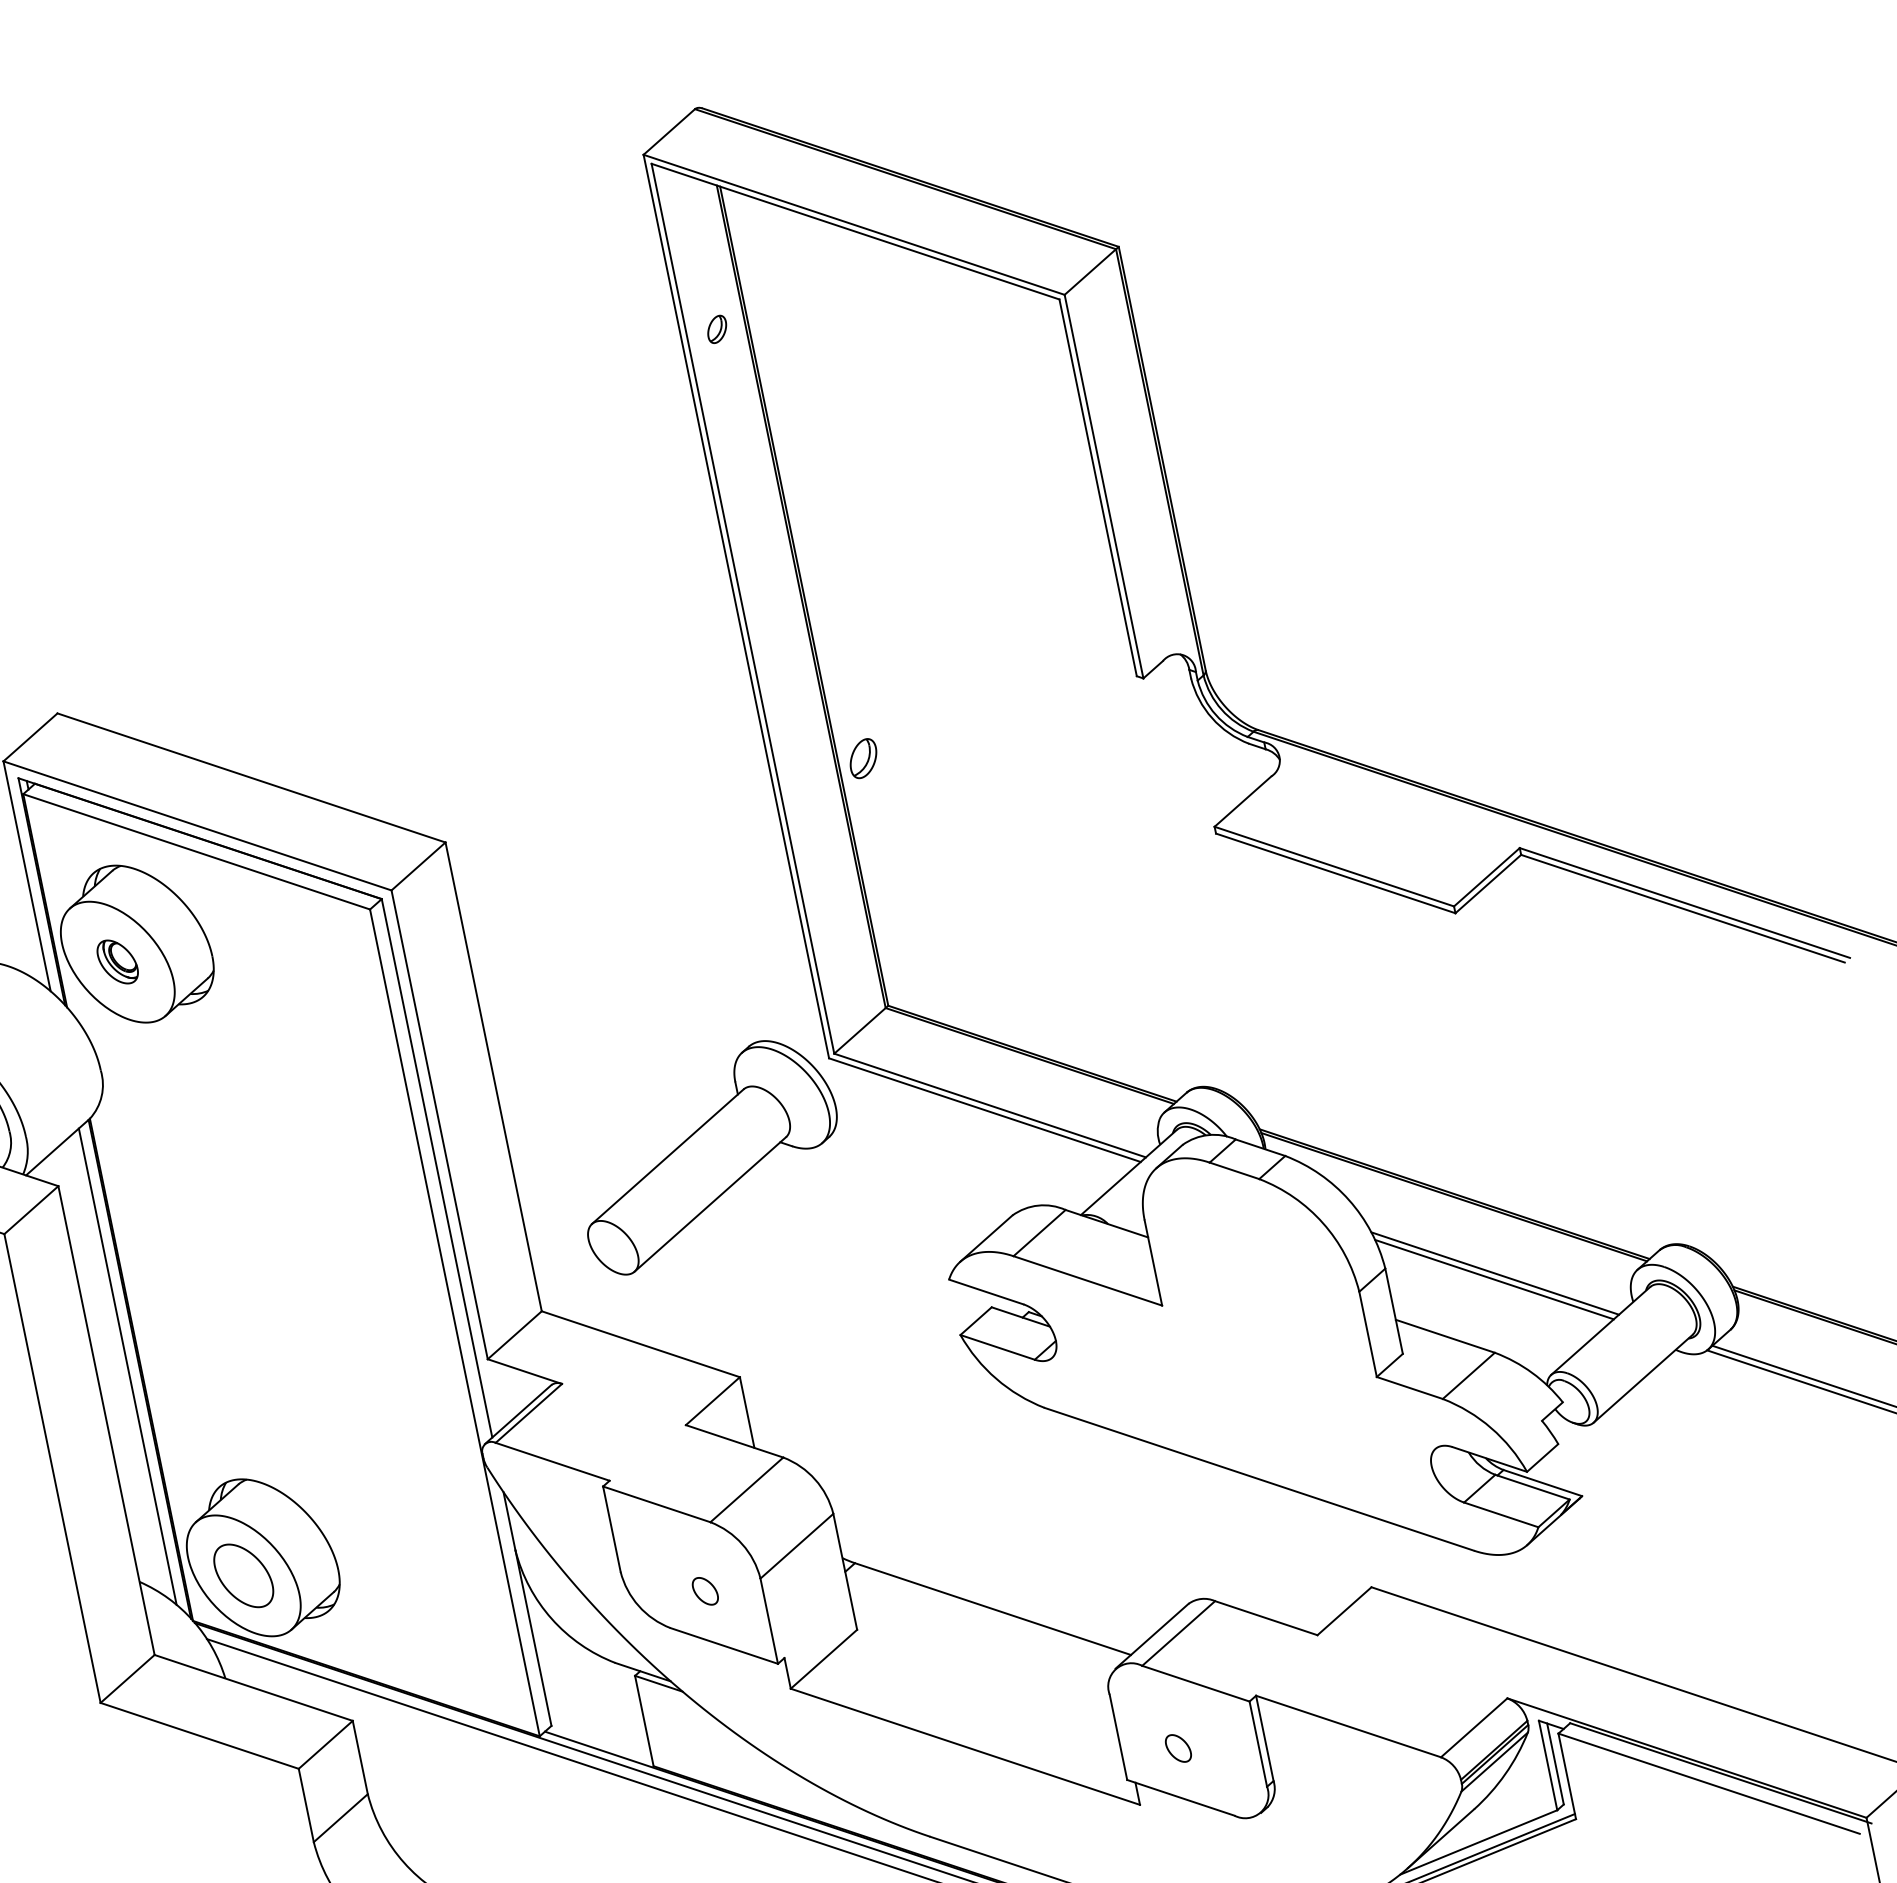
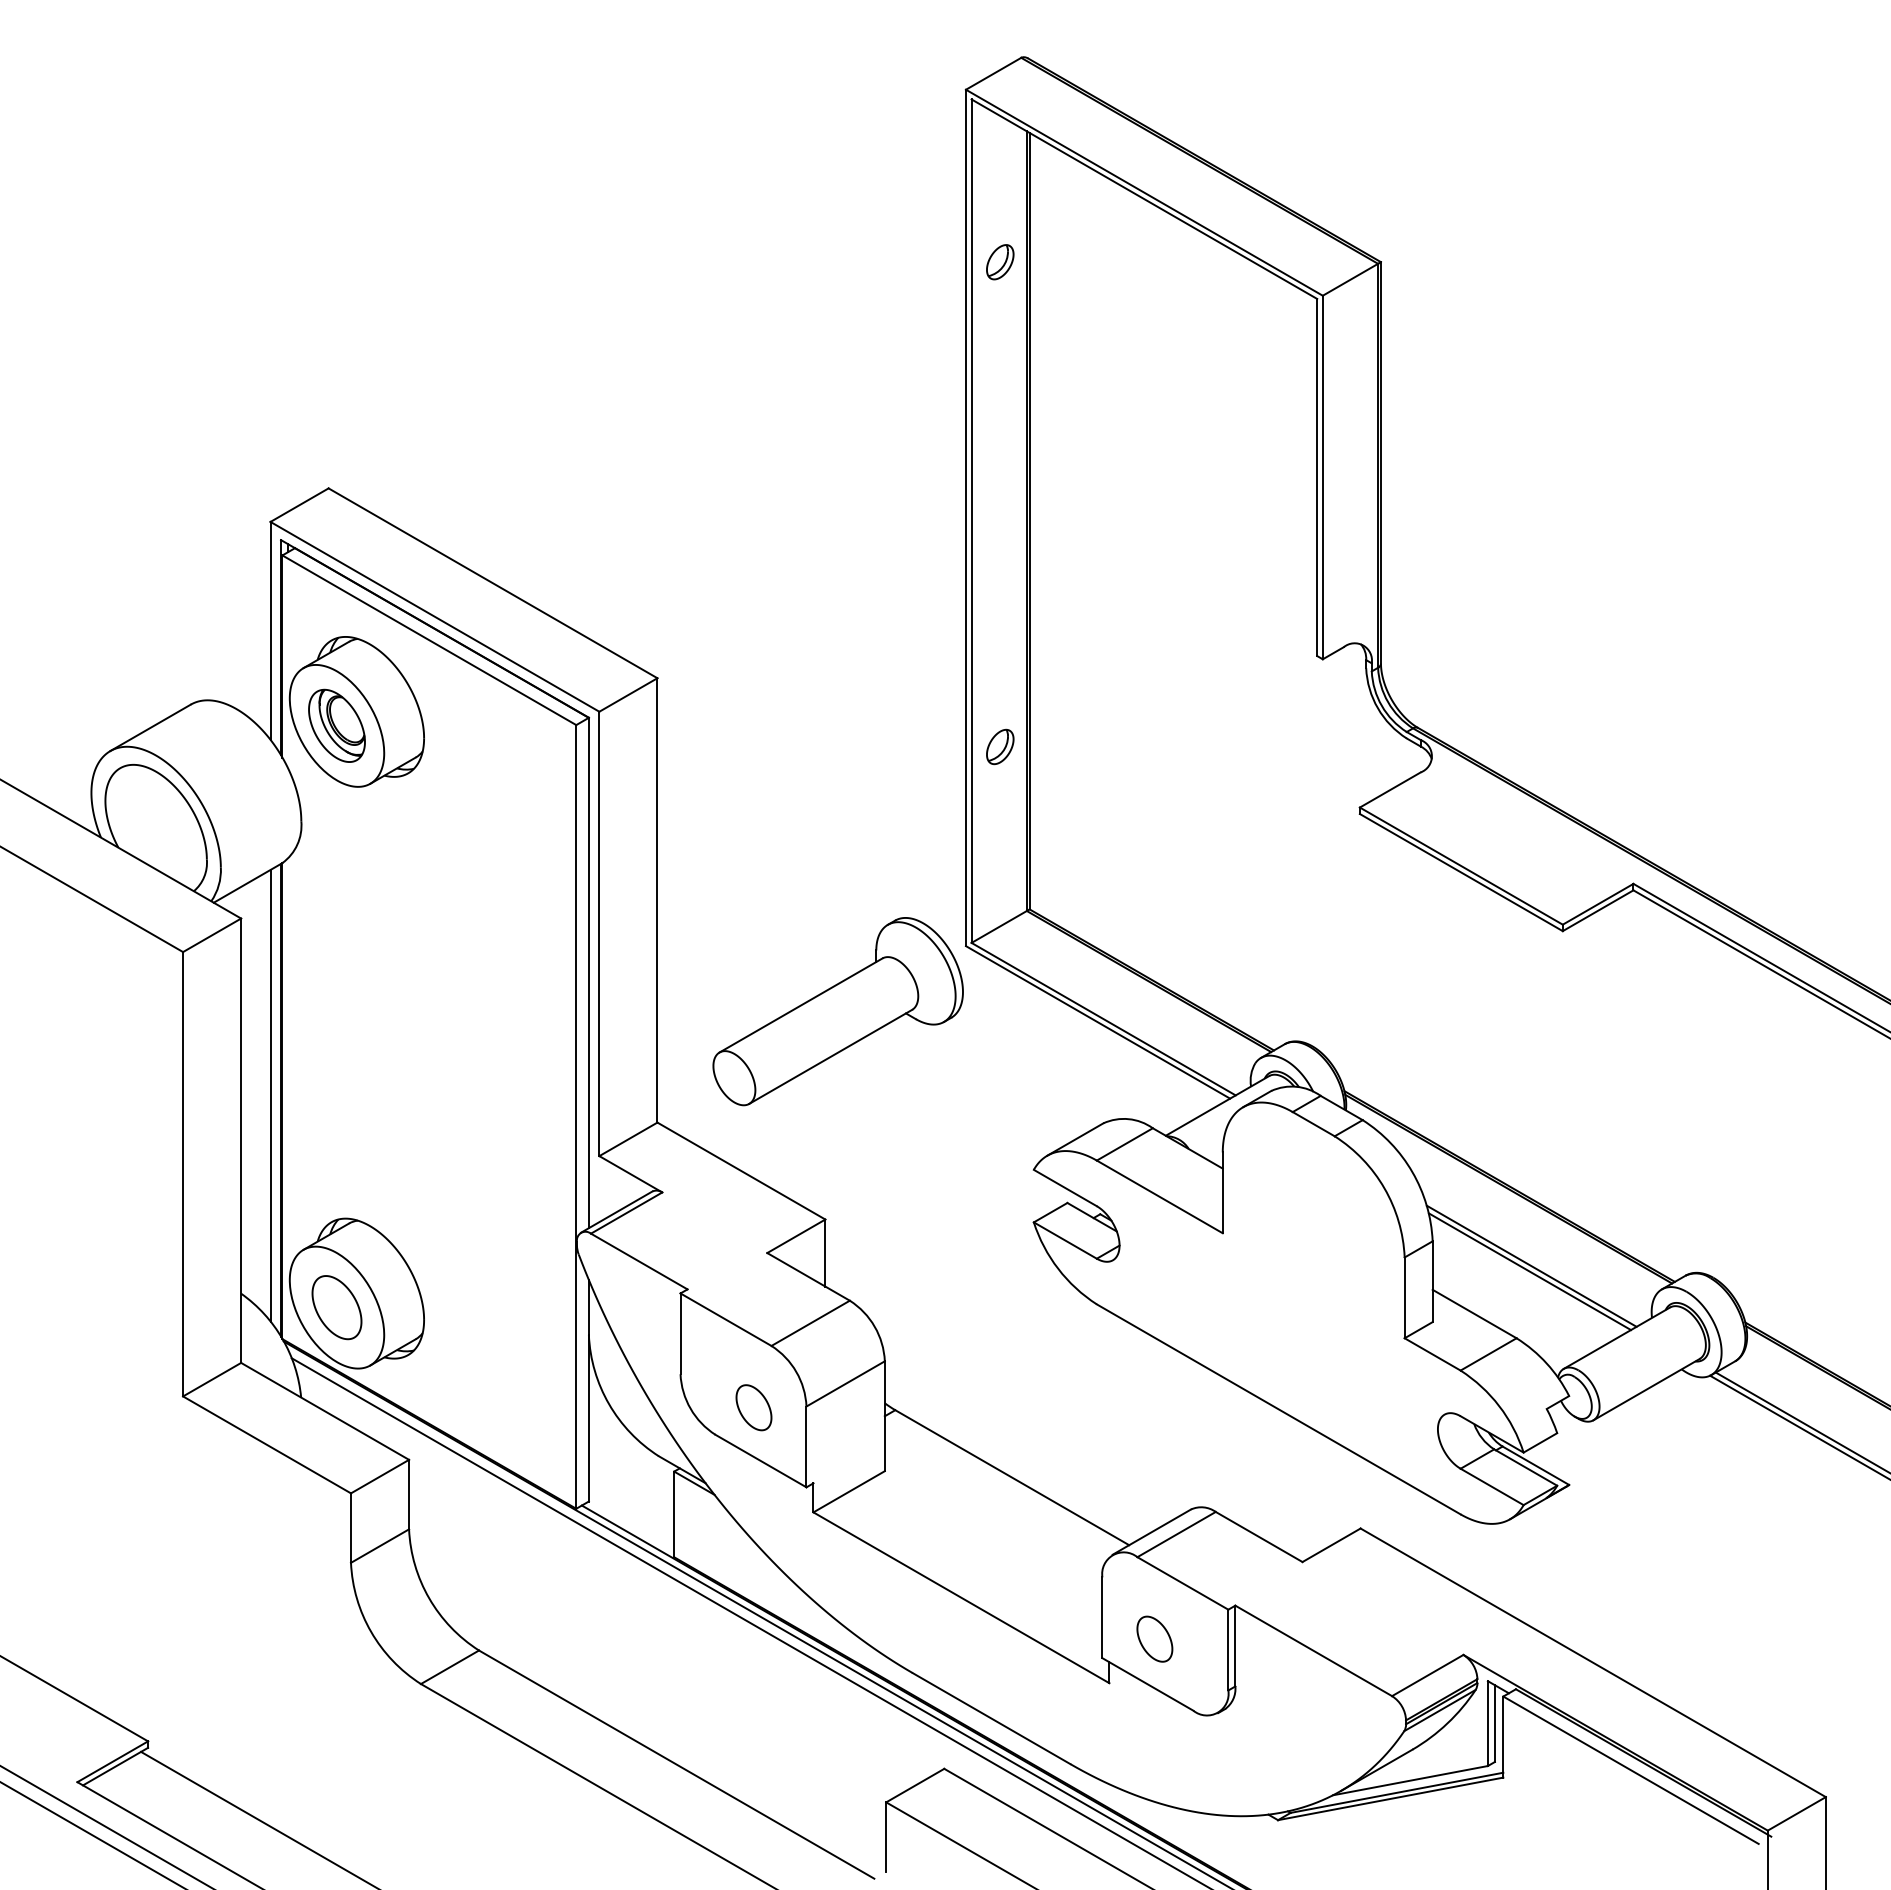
part: (717, 329) -> (1000, 262), size x1.43
part: (863, 758) -> (1000, 746), moved
part: (117, 961) -> (336, 725), size x1.67
part: (704, 1591) -> (753, 1407), size x1.67
part: (1177, 1747) -> (1154, 1638), size x1.67

